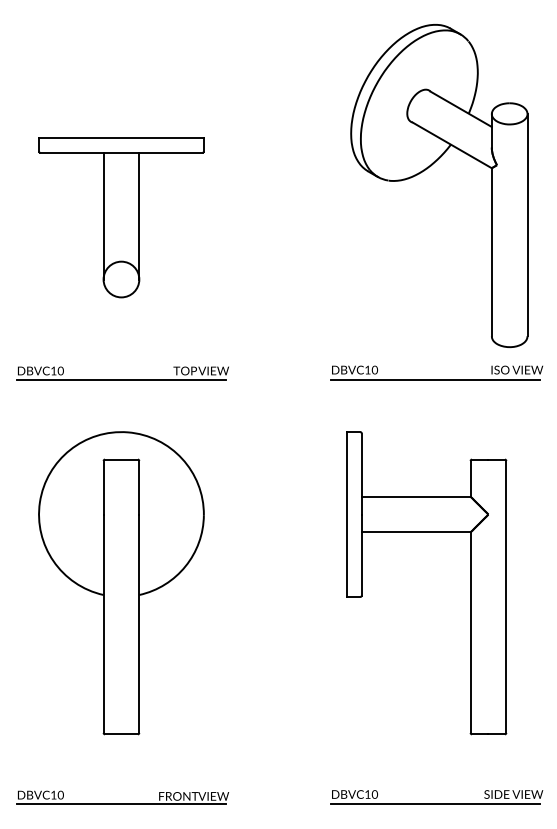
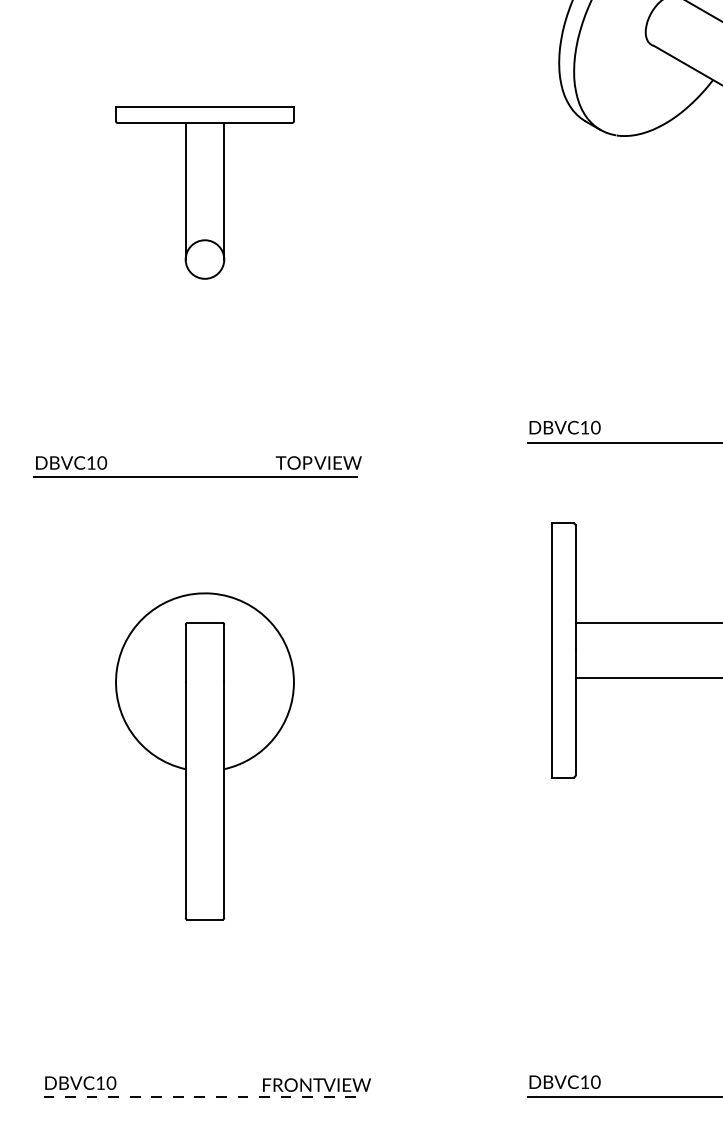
part: (121, 217) -> (205, 192), size x0.7
part: (122, 373) -> (197, 466), moved
part: (121, 583) -> (205, 756), size x0.7
line: (121, 804) -> (205, 1097), solid -> dashed

